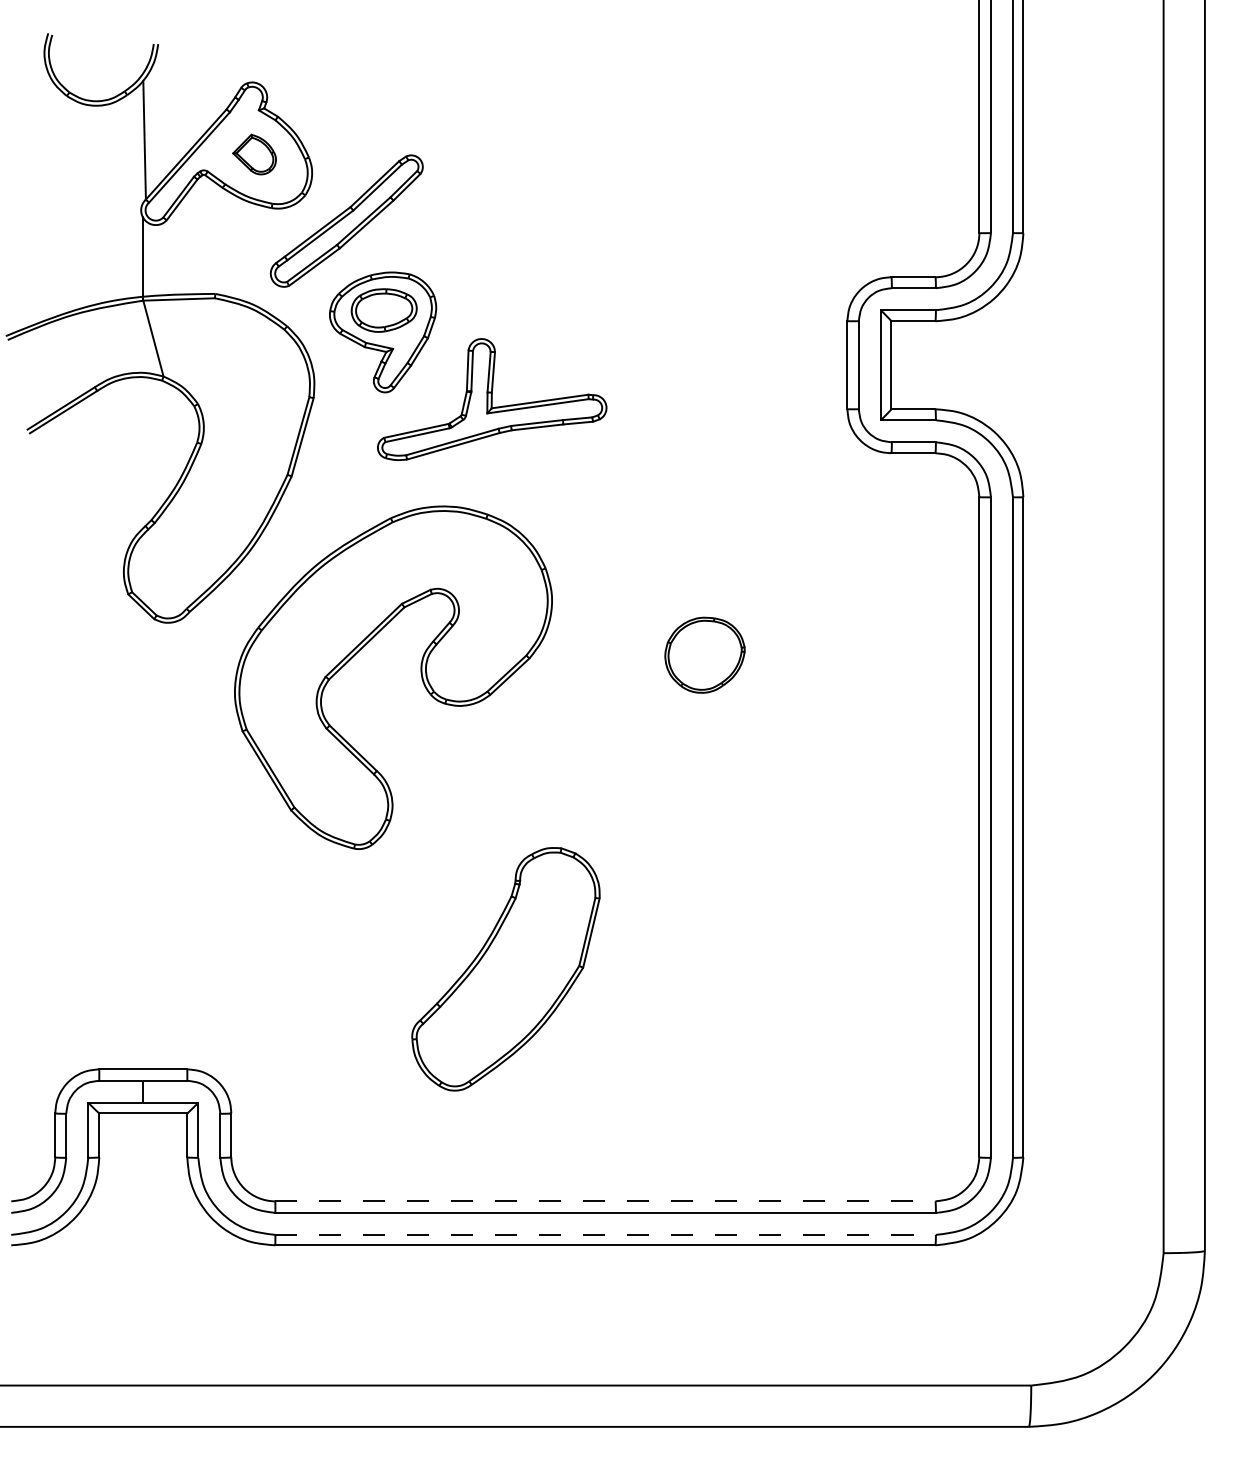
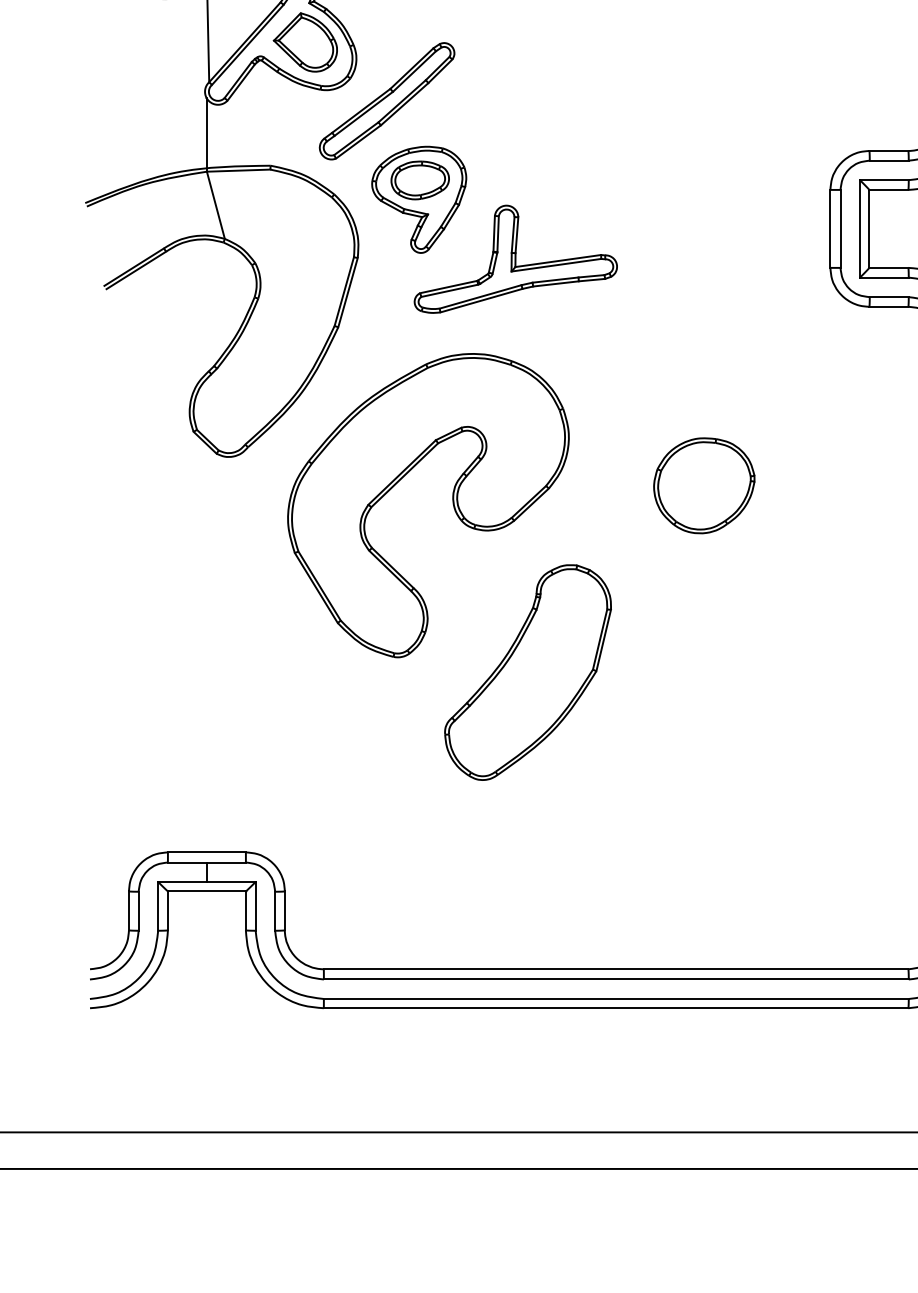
part: (254, 154) -> (305, 42), size x1.67
part: (704, 654) -> (703, 485), size x1.43
part: (505, 969) -> (527, 672), moved
line: (605, 1201) -> (616, 969), dashed -> solid
line: (606, 1234) -> (617, 998), dashed -> solid

